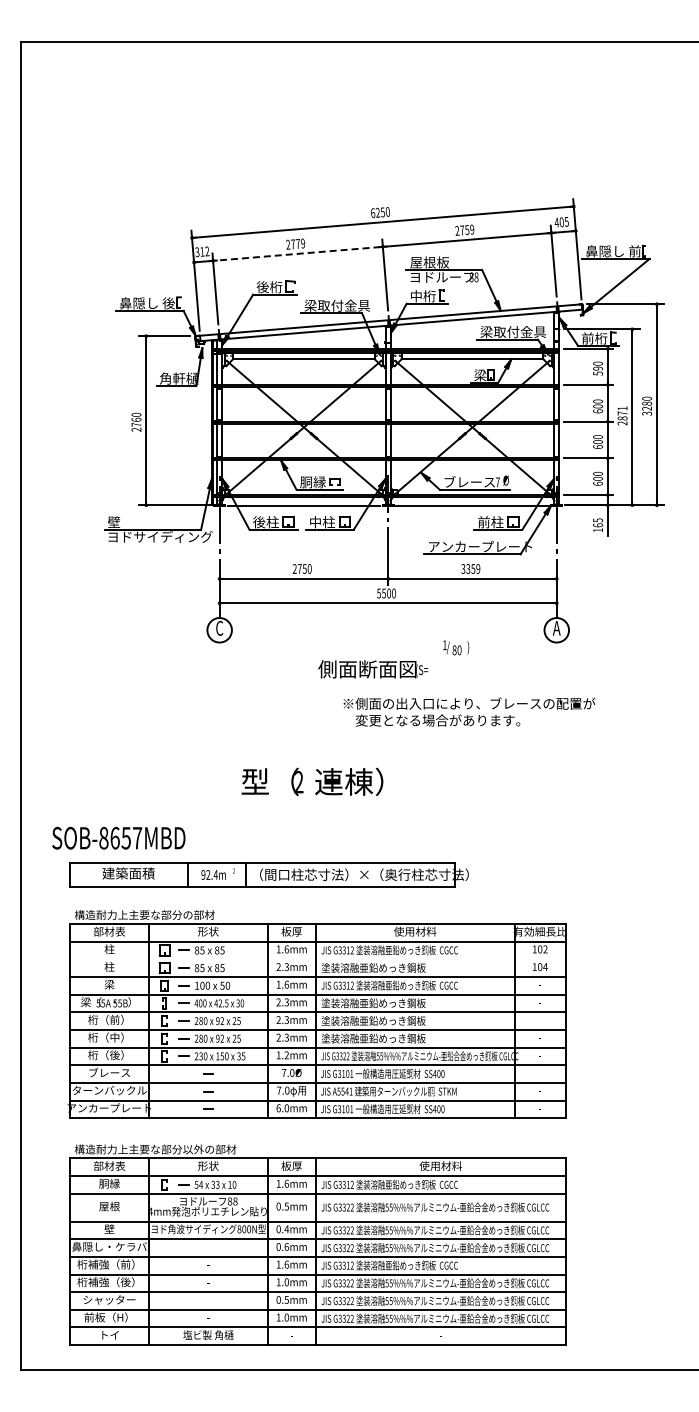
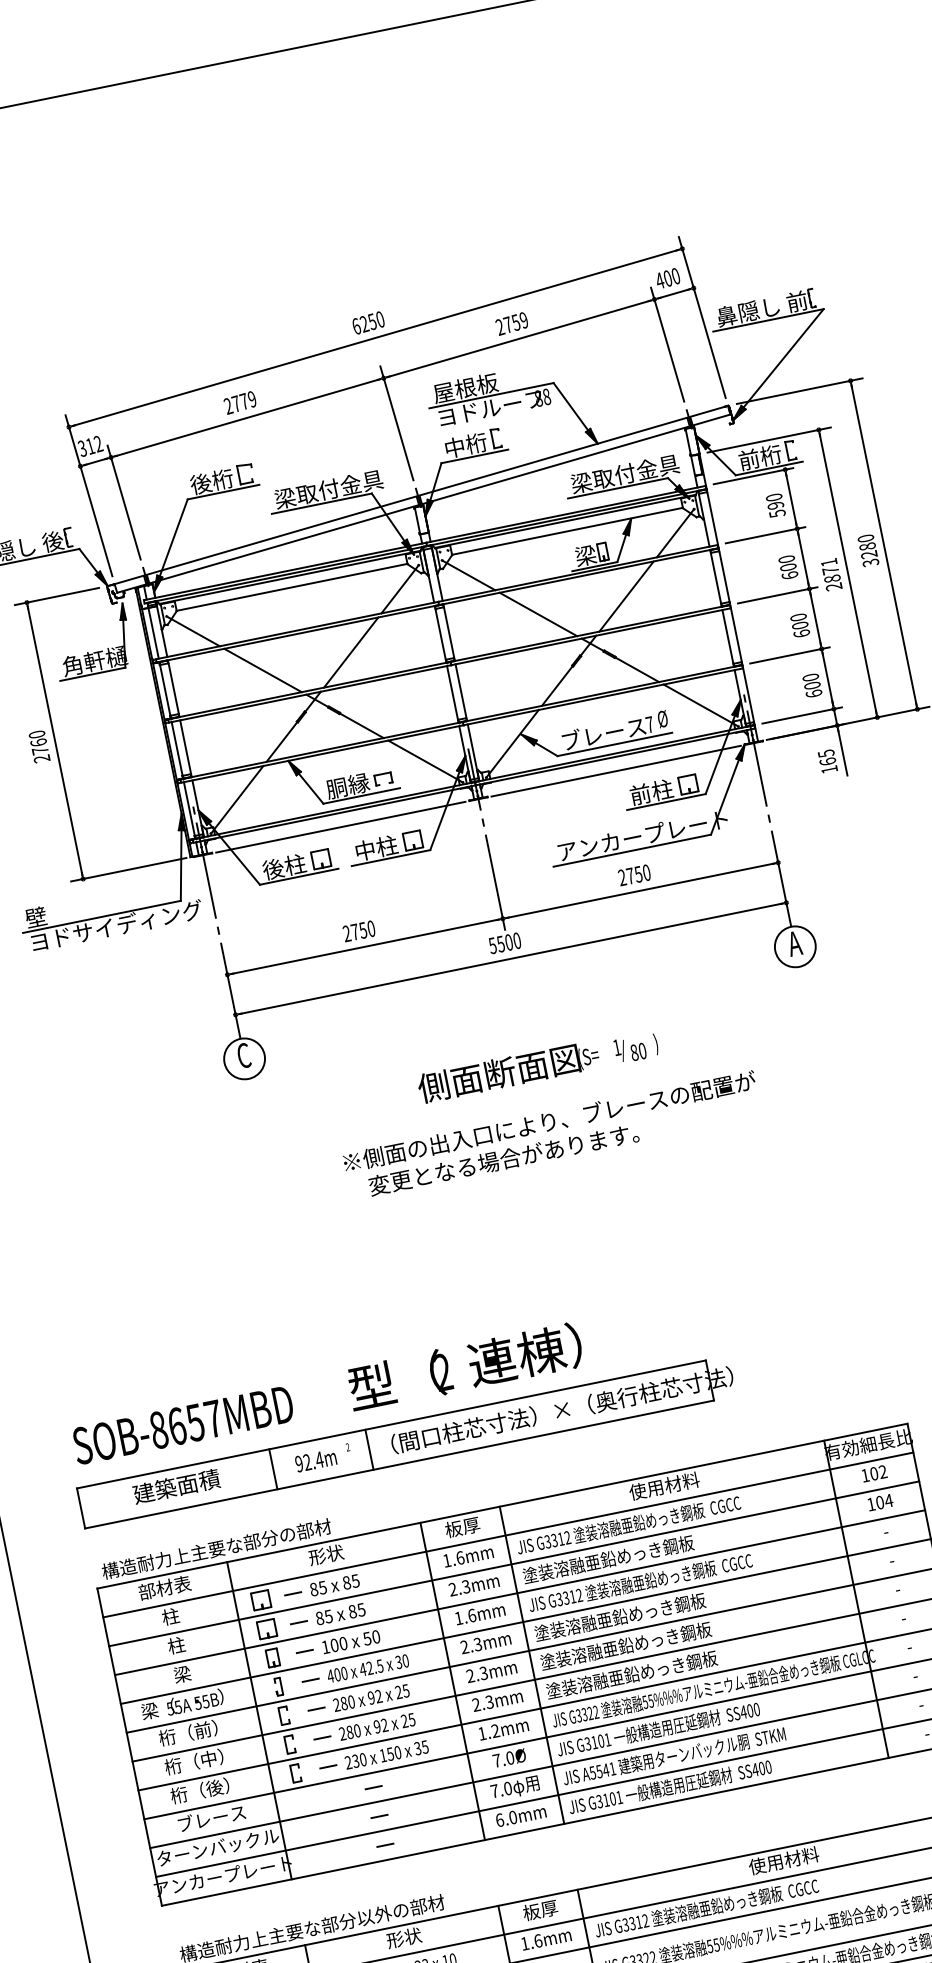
text: (566, 221) -> (675, 275), 405 -> 400
line: (298, 253) -> (248, 417), dashed -> solid
text: (470, 568) -> (633, 874), 3359 -> 2750
text: (456, 647) -> (636, 1047), moved
text: (469, 711) -> (552, 1134), moved
text: (312, 781) -> (465, 1366), moved
text: (118, 837) -> (182, 1424), moved
line: (317, 959) -> (513, 1564), added

